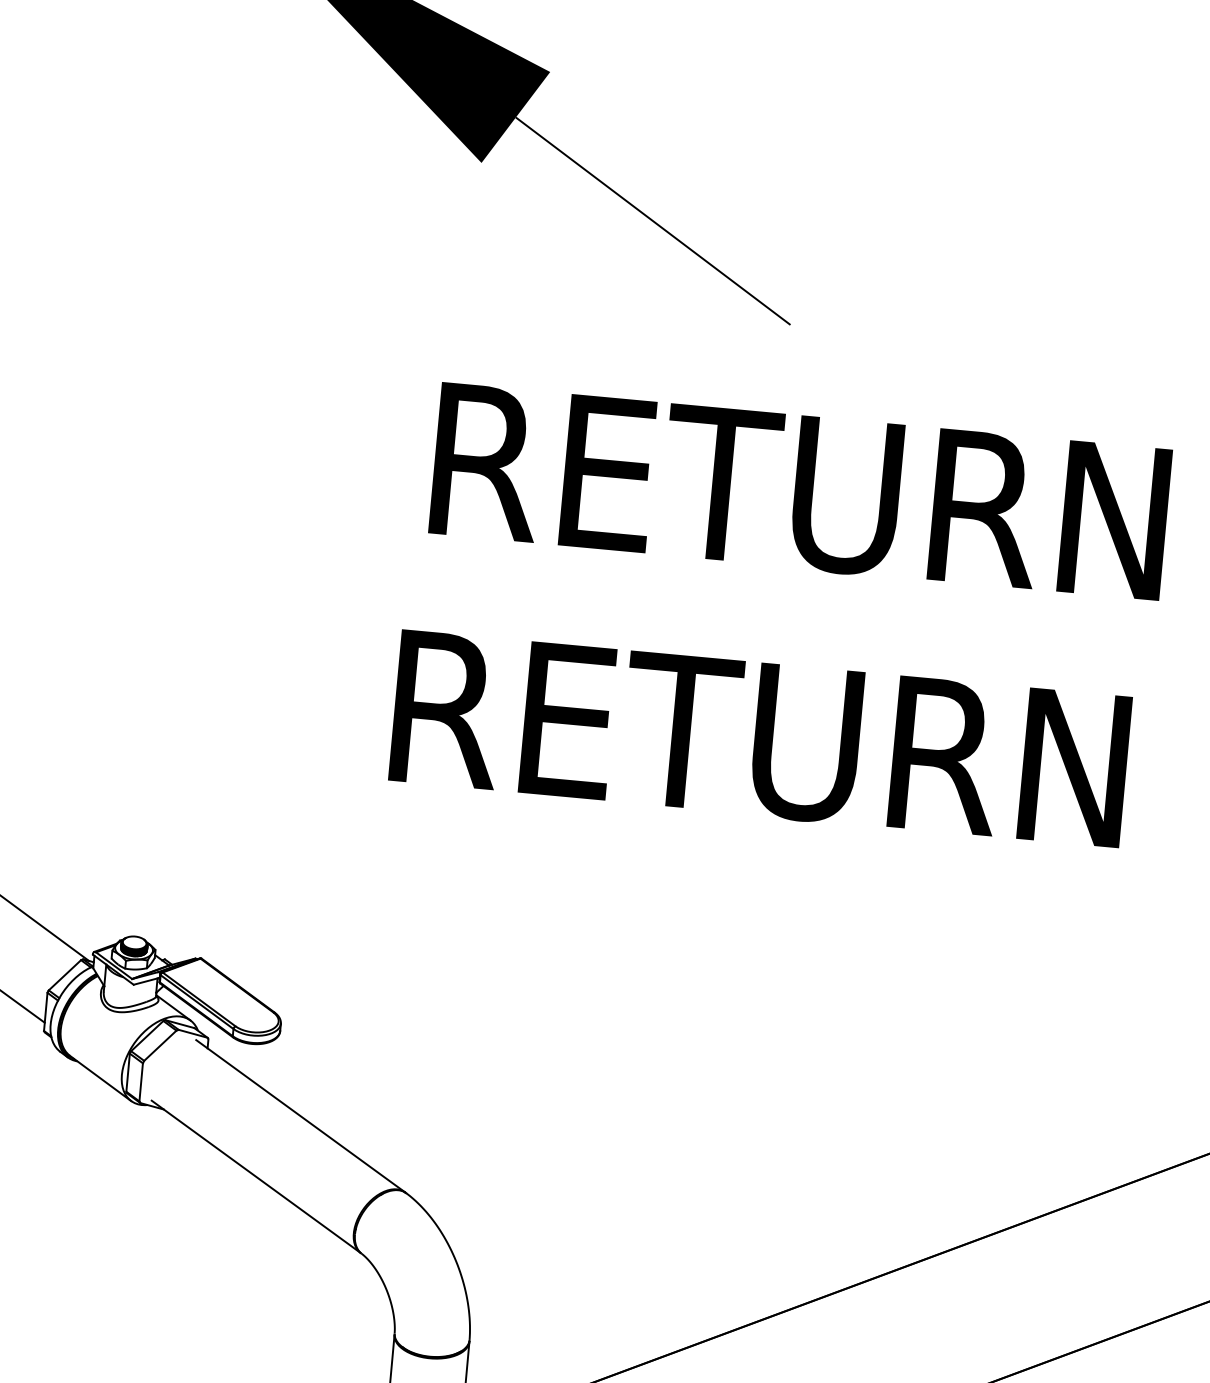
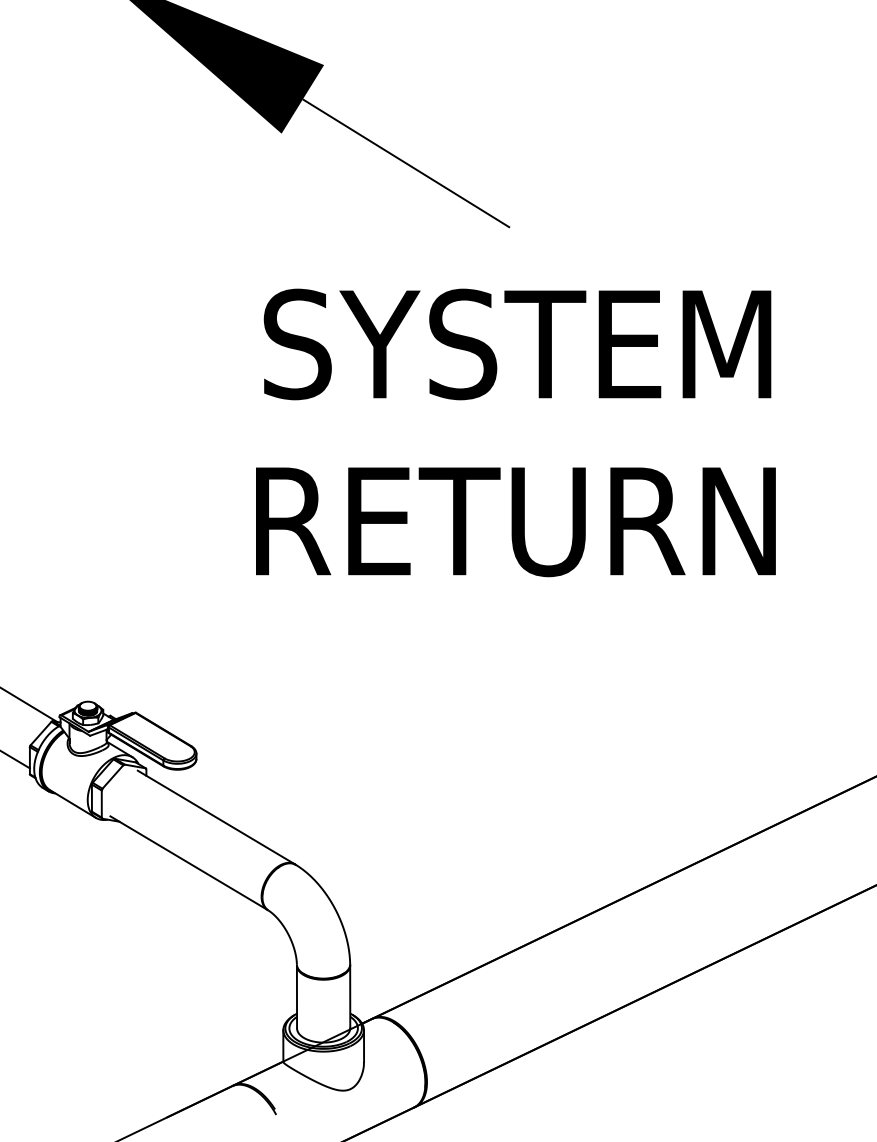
text: (797, 491) -> (525, 344), RETURN -> SYSTEM

